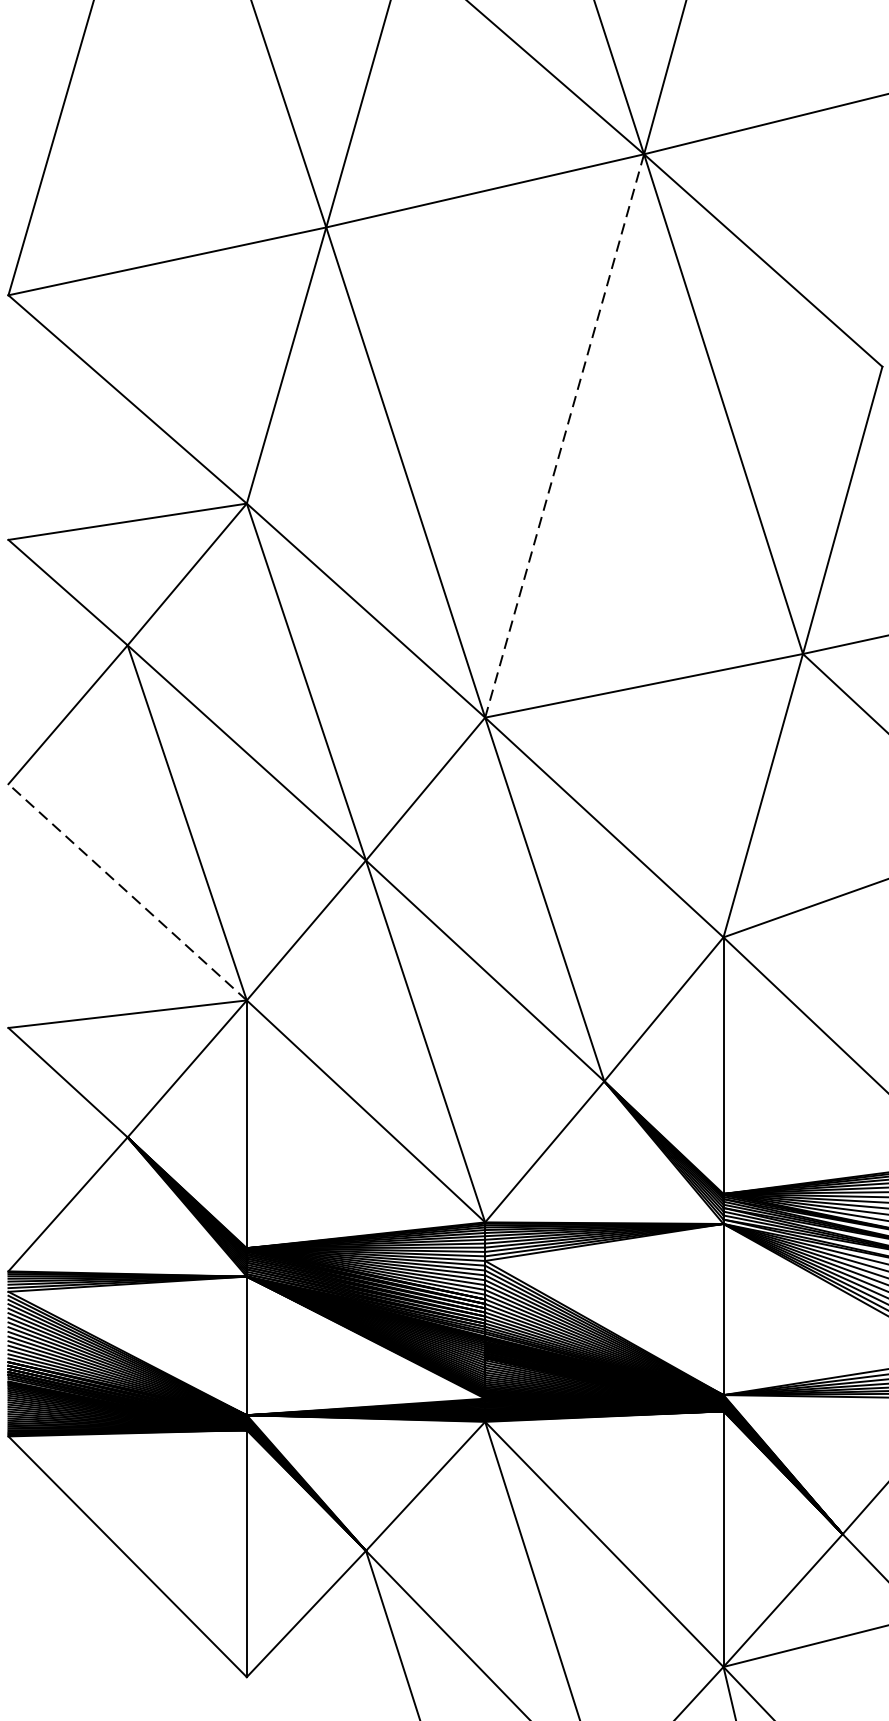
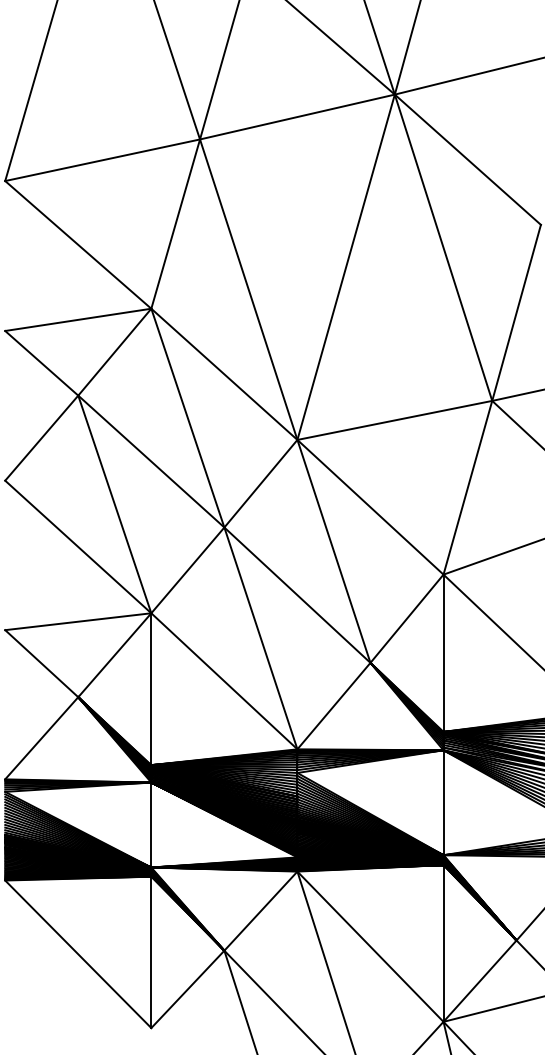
line: (565, 436) -> (346, 267), dashed -> solid
line: (128, 891) -> (78, 546), dashed -> solid

